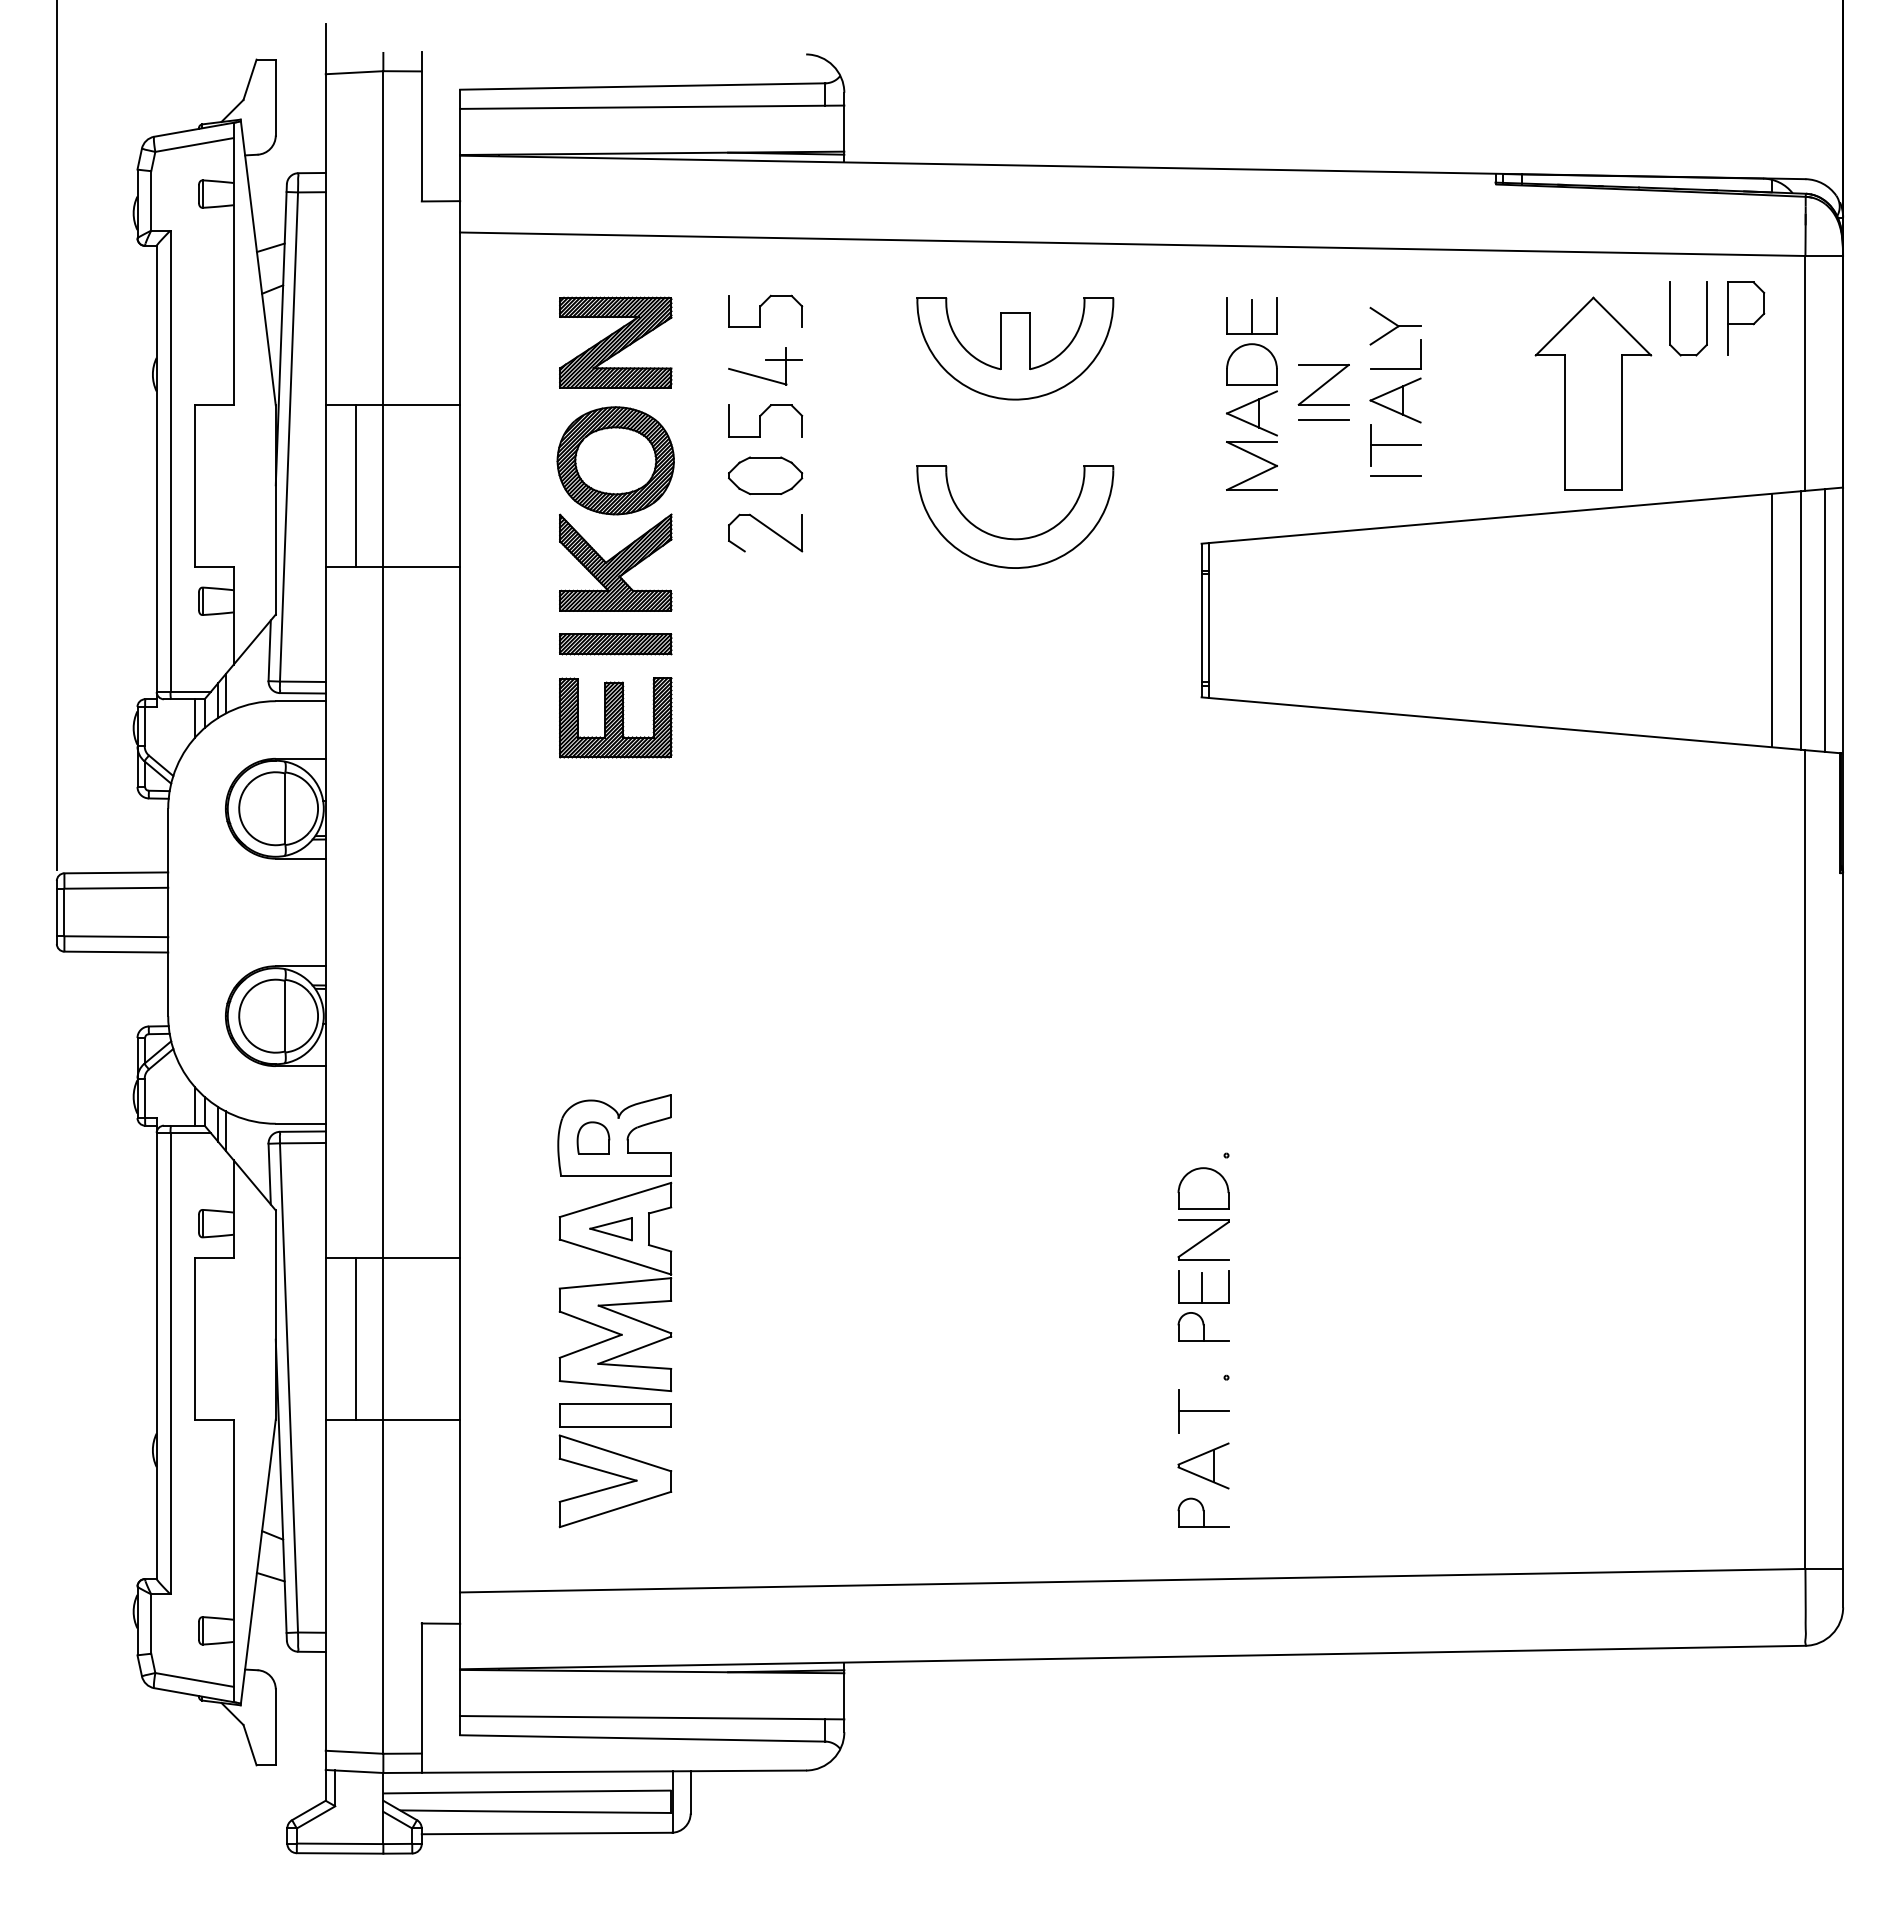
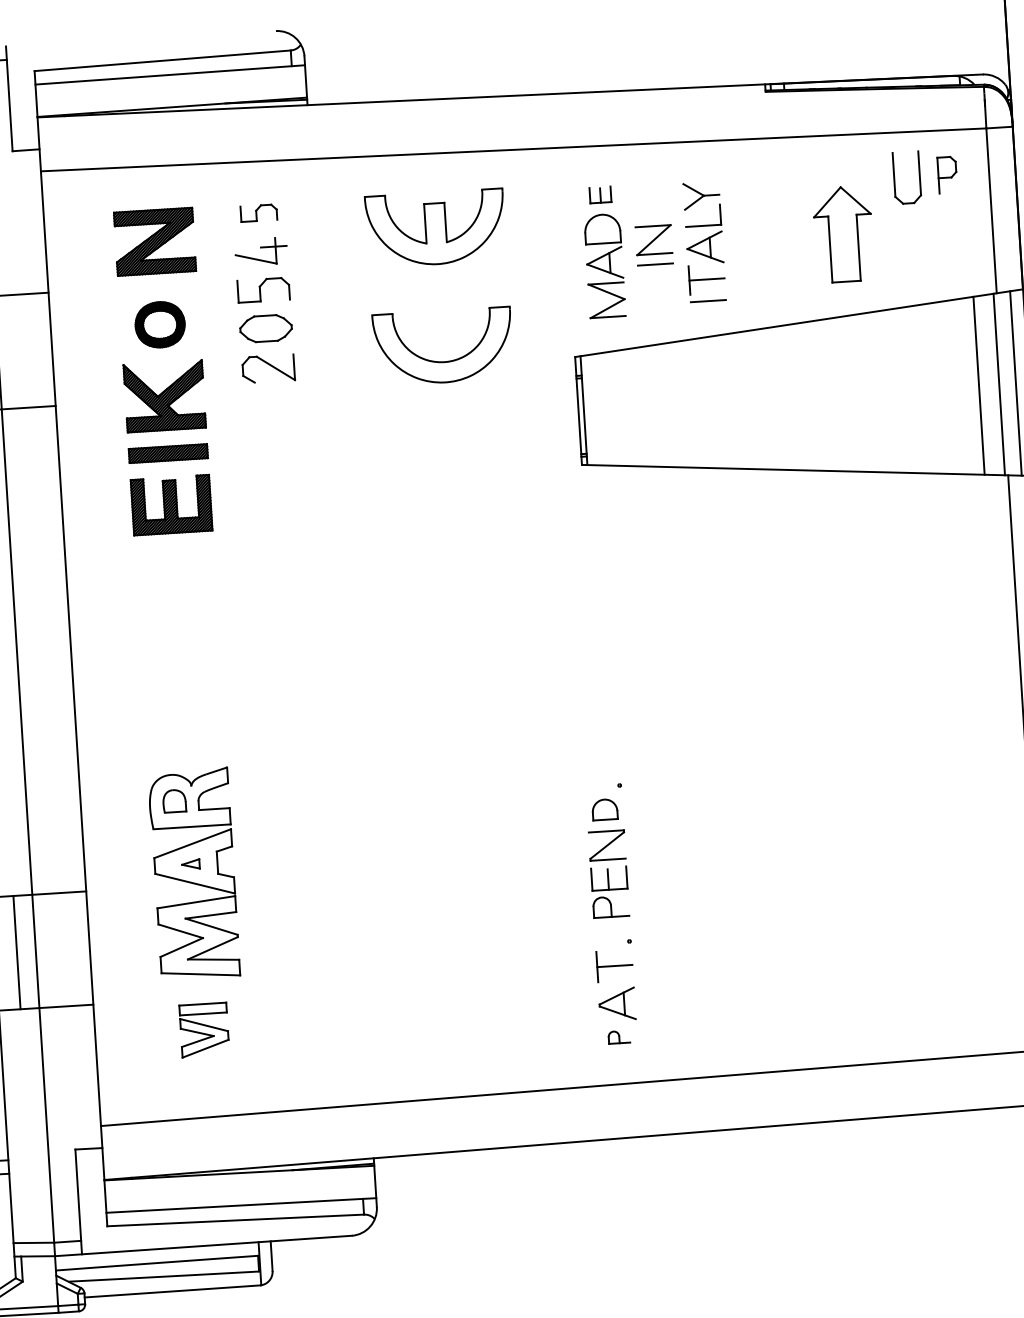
part: (765, 310) -> (258, 212), size x0.7
part: (1251, 315) -> (600, 194), size x0.6
part: (1746, 318) -> (947, 174), size x0.7
part: (1593, 393) -> (843, 234), size x0.7
part: (615, 460) -> (160, 324), size x0.6
part: (1203, 1188) -> (604, 809), size x0.7
part: (610, 1229) -> (190, 864), size x0.6
part: (615, 1465) -> (204, 1030), size x0.6
part: (1203, 1512) -> (619, 1037), size x0.6

